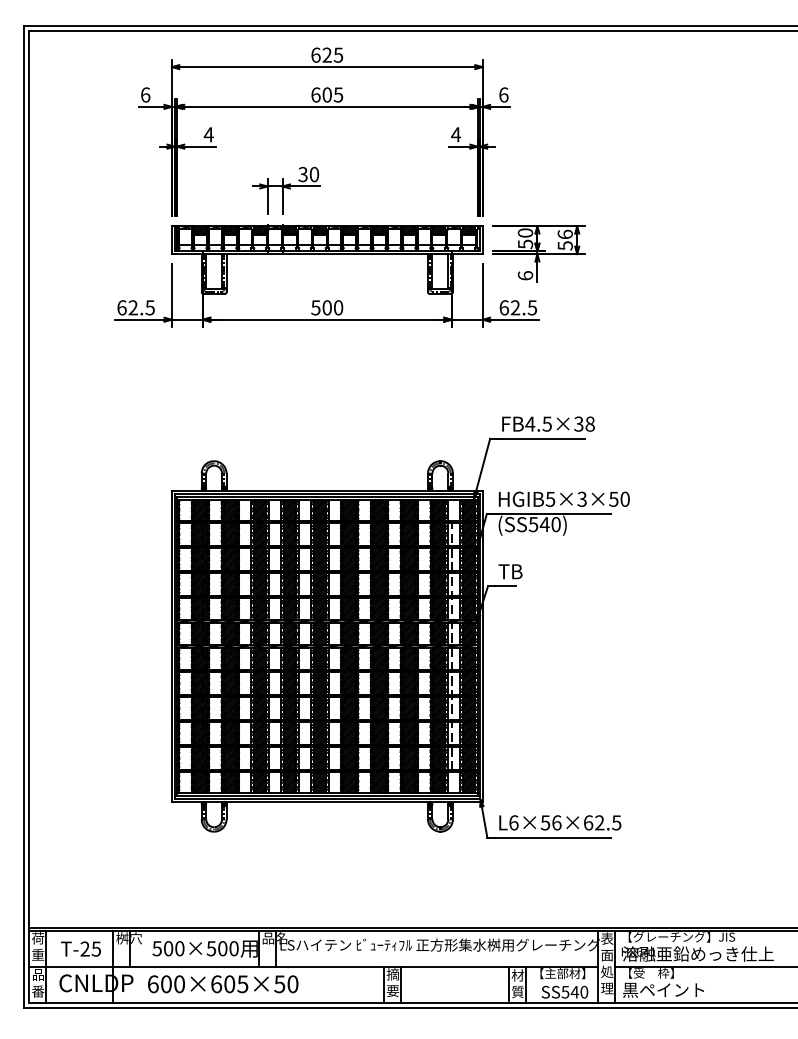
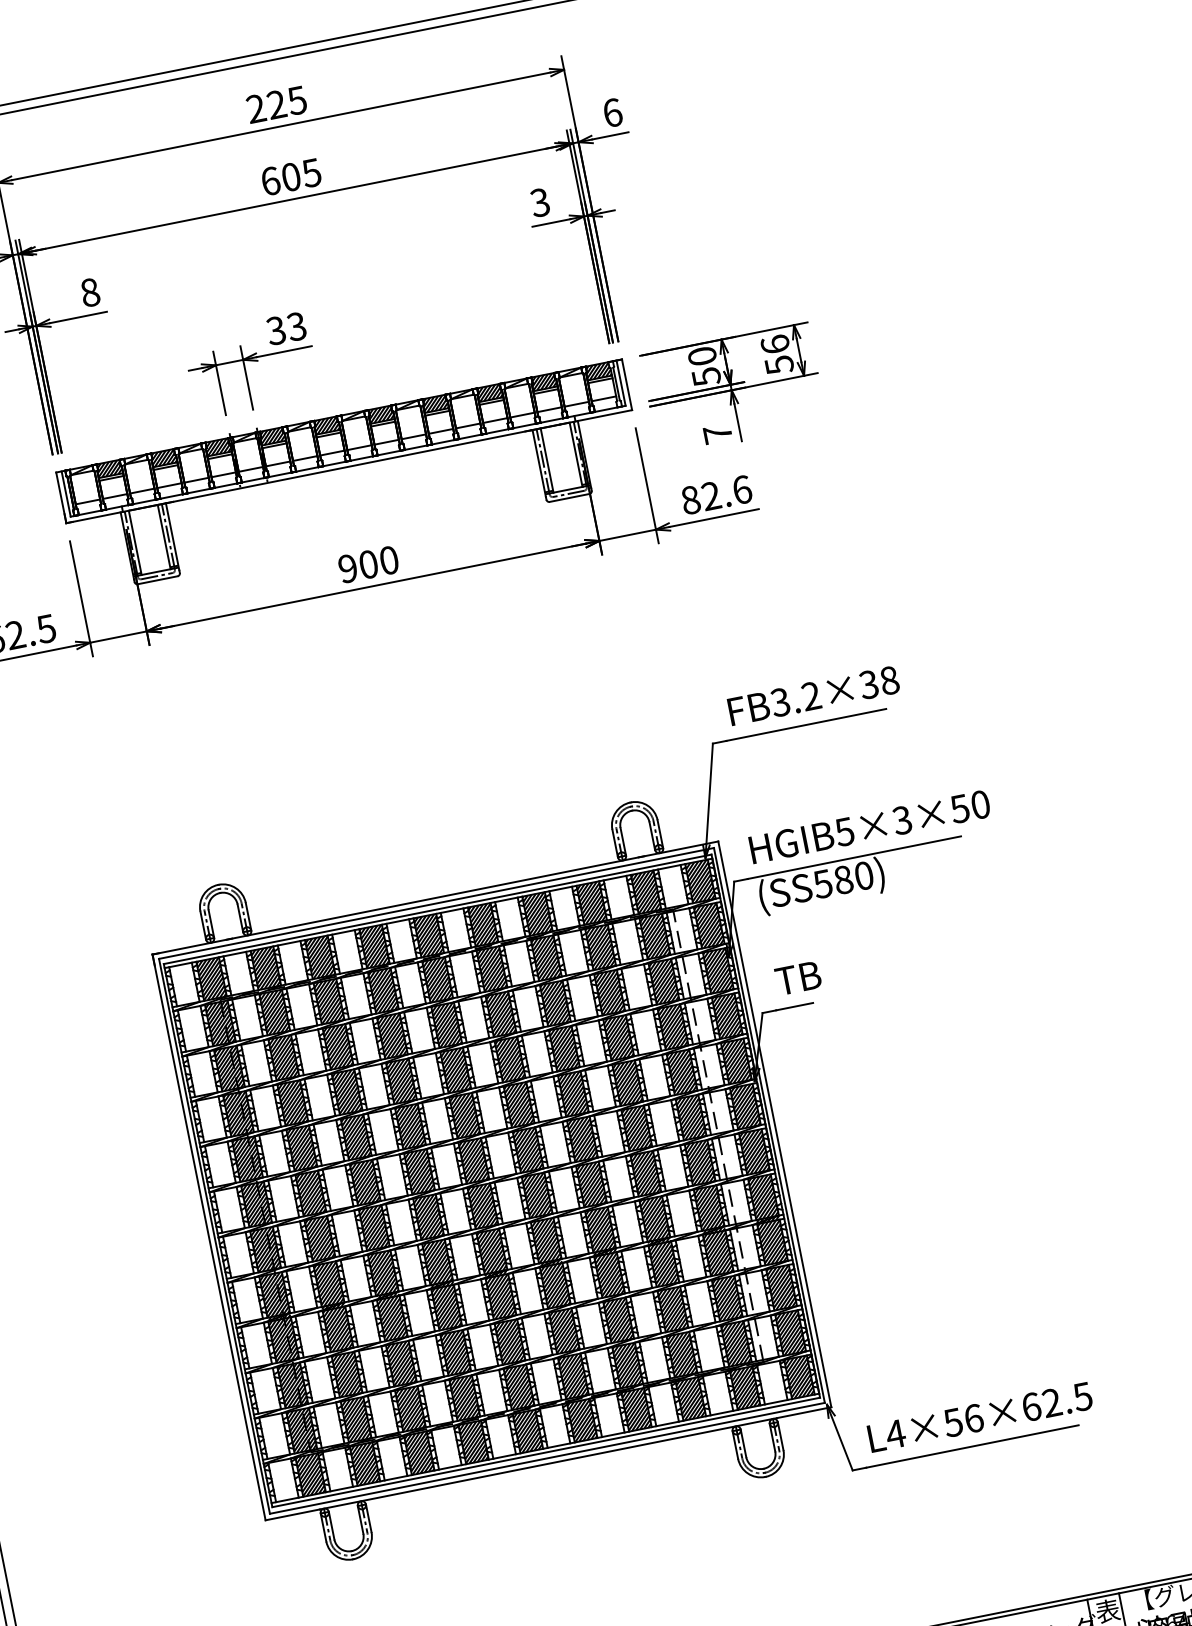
text: (315, 54) -> (255, 107), 625 -> 225
text: (208, 134) -> (89, 292), 4 -> 8
text: (456, 134) -> (540, 202), 4 -> 3
text: (314, 174) -> (296, 326), 30 -> 33
text: (525, 275) -> (717, 433), 6 -> 7
text: (315, 307) -> (347, 568), 500 -> 900
text: (518, 307) -> (716, 494), 62.5 -> 82.6
text: (538, 423) -> (795, 698), FB4.5×38 -> FB3.2×38
text: (544, 524) -> (842, 879), (SS540) -> (SS580)
text: (513, 822) -> (894, 1433), L6×56×62.5 -> L4×56×62.5

